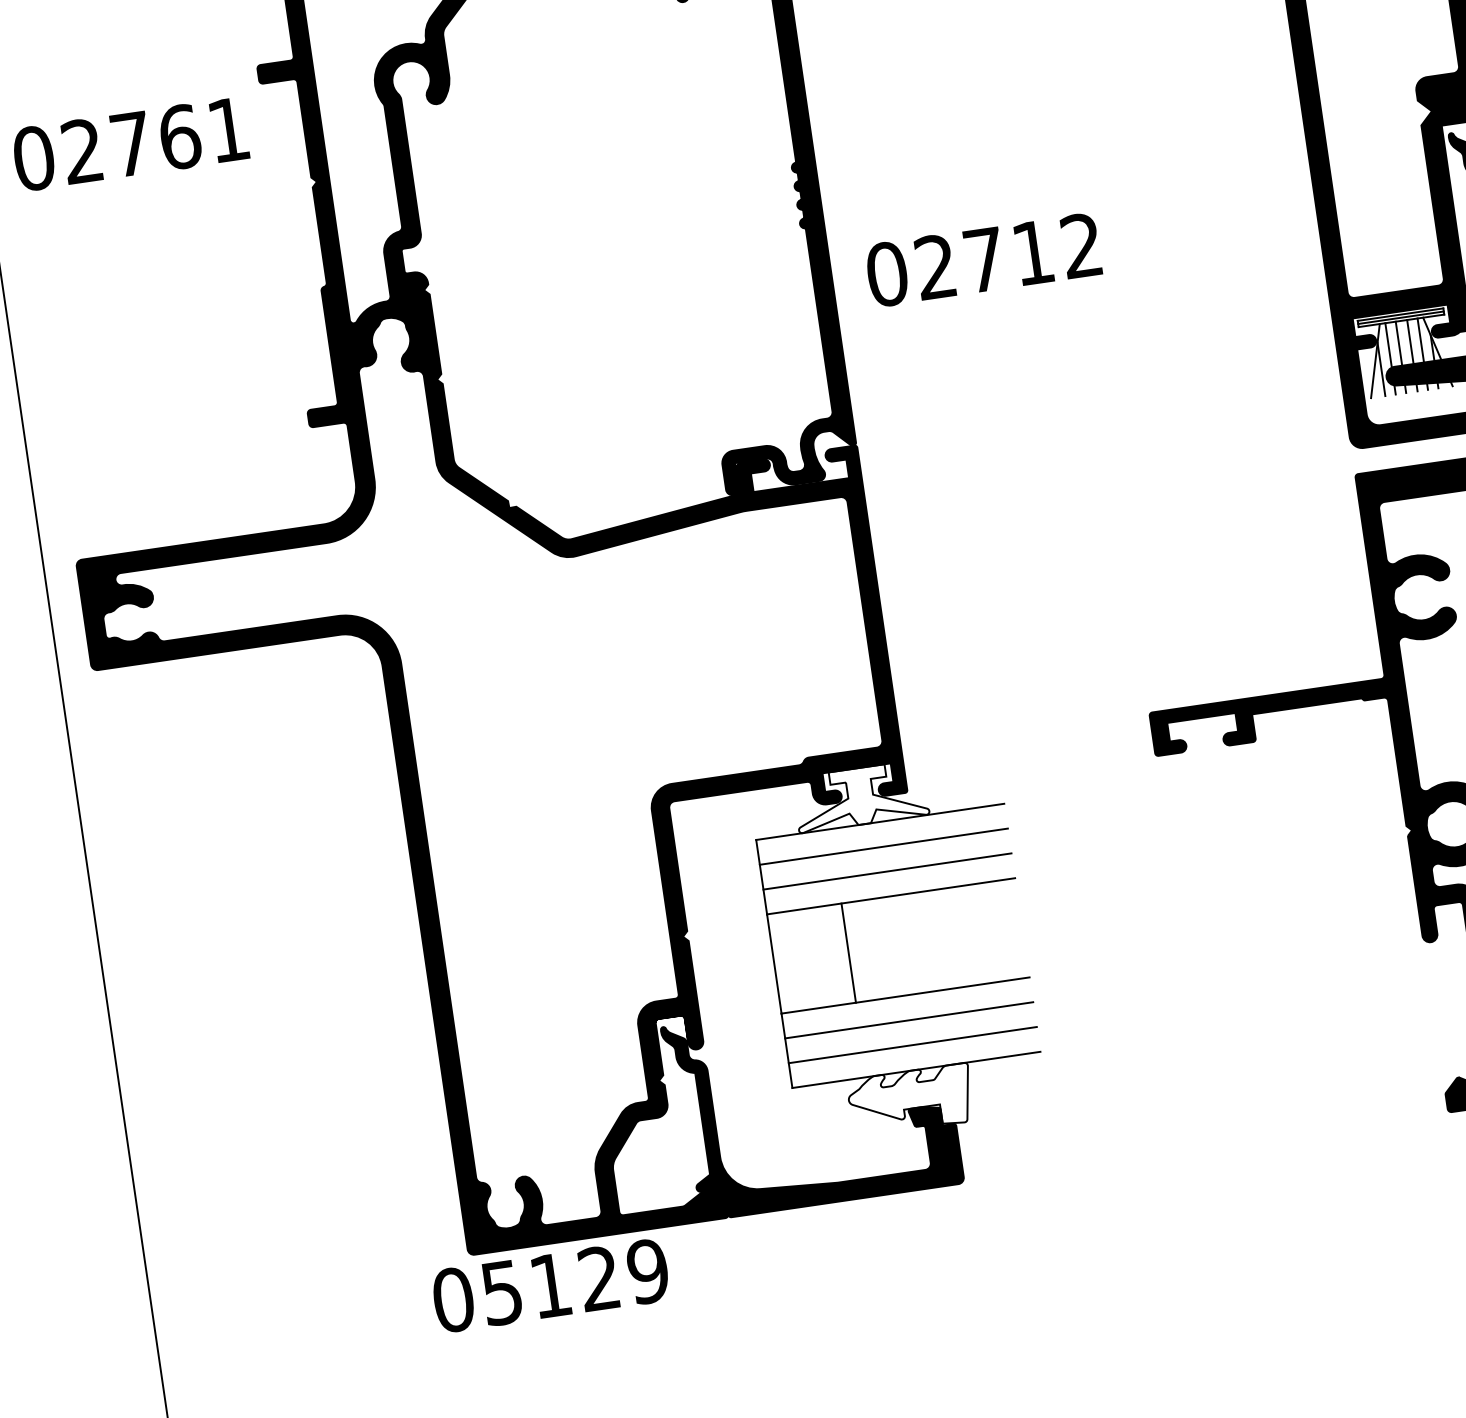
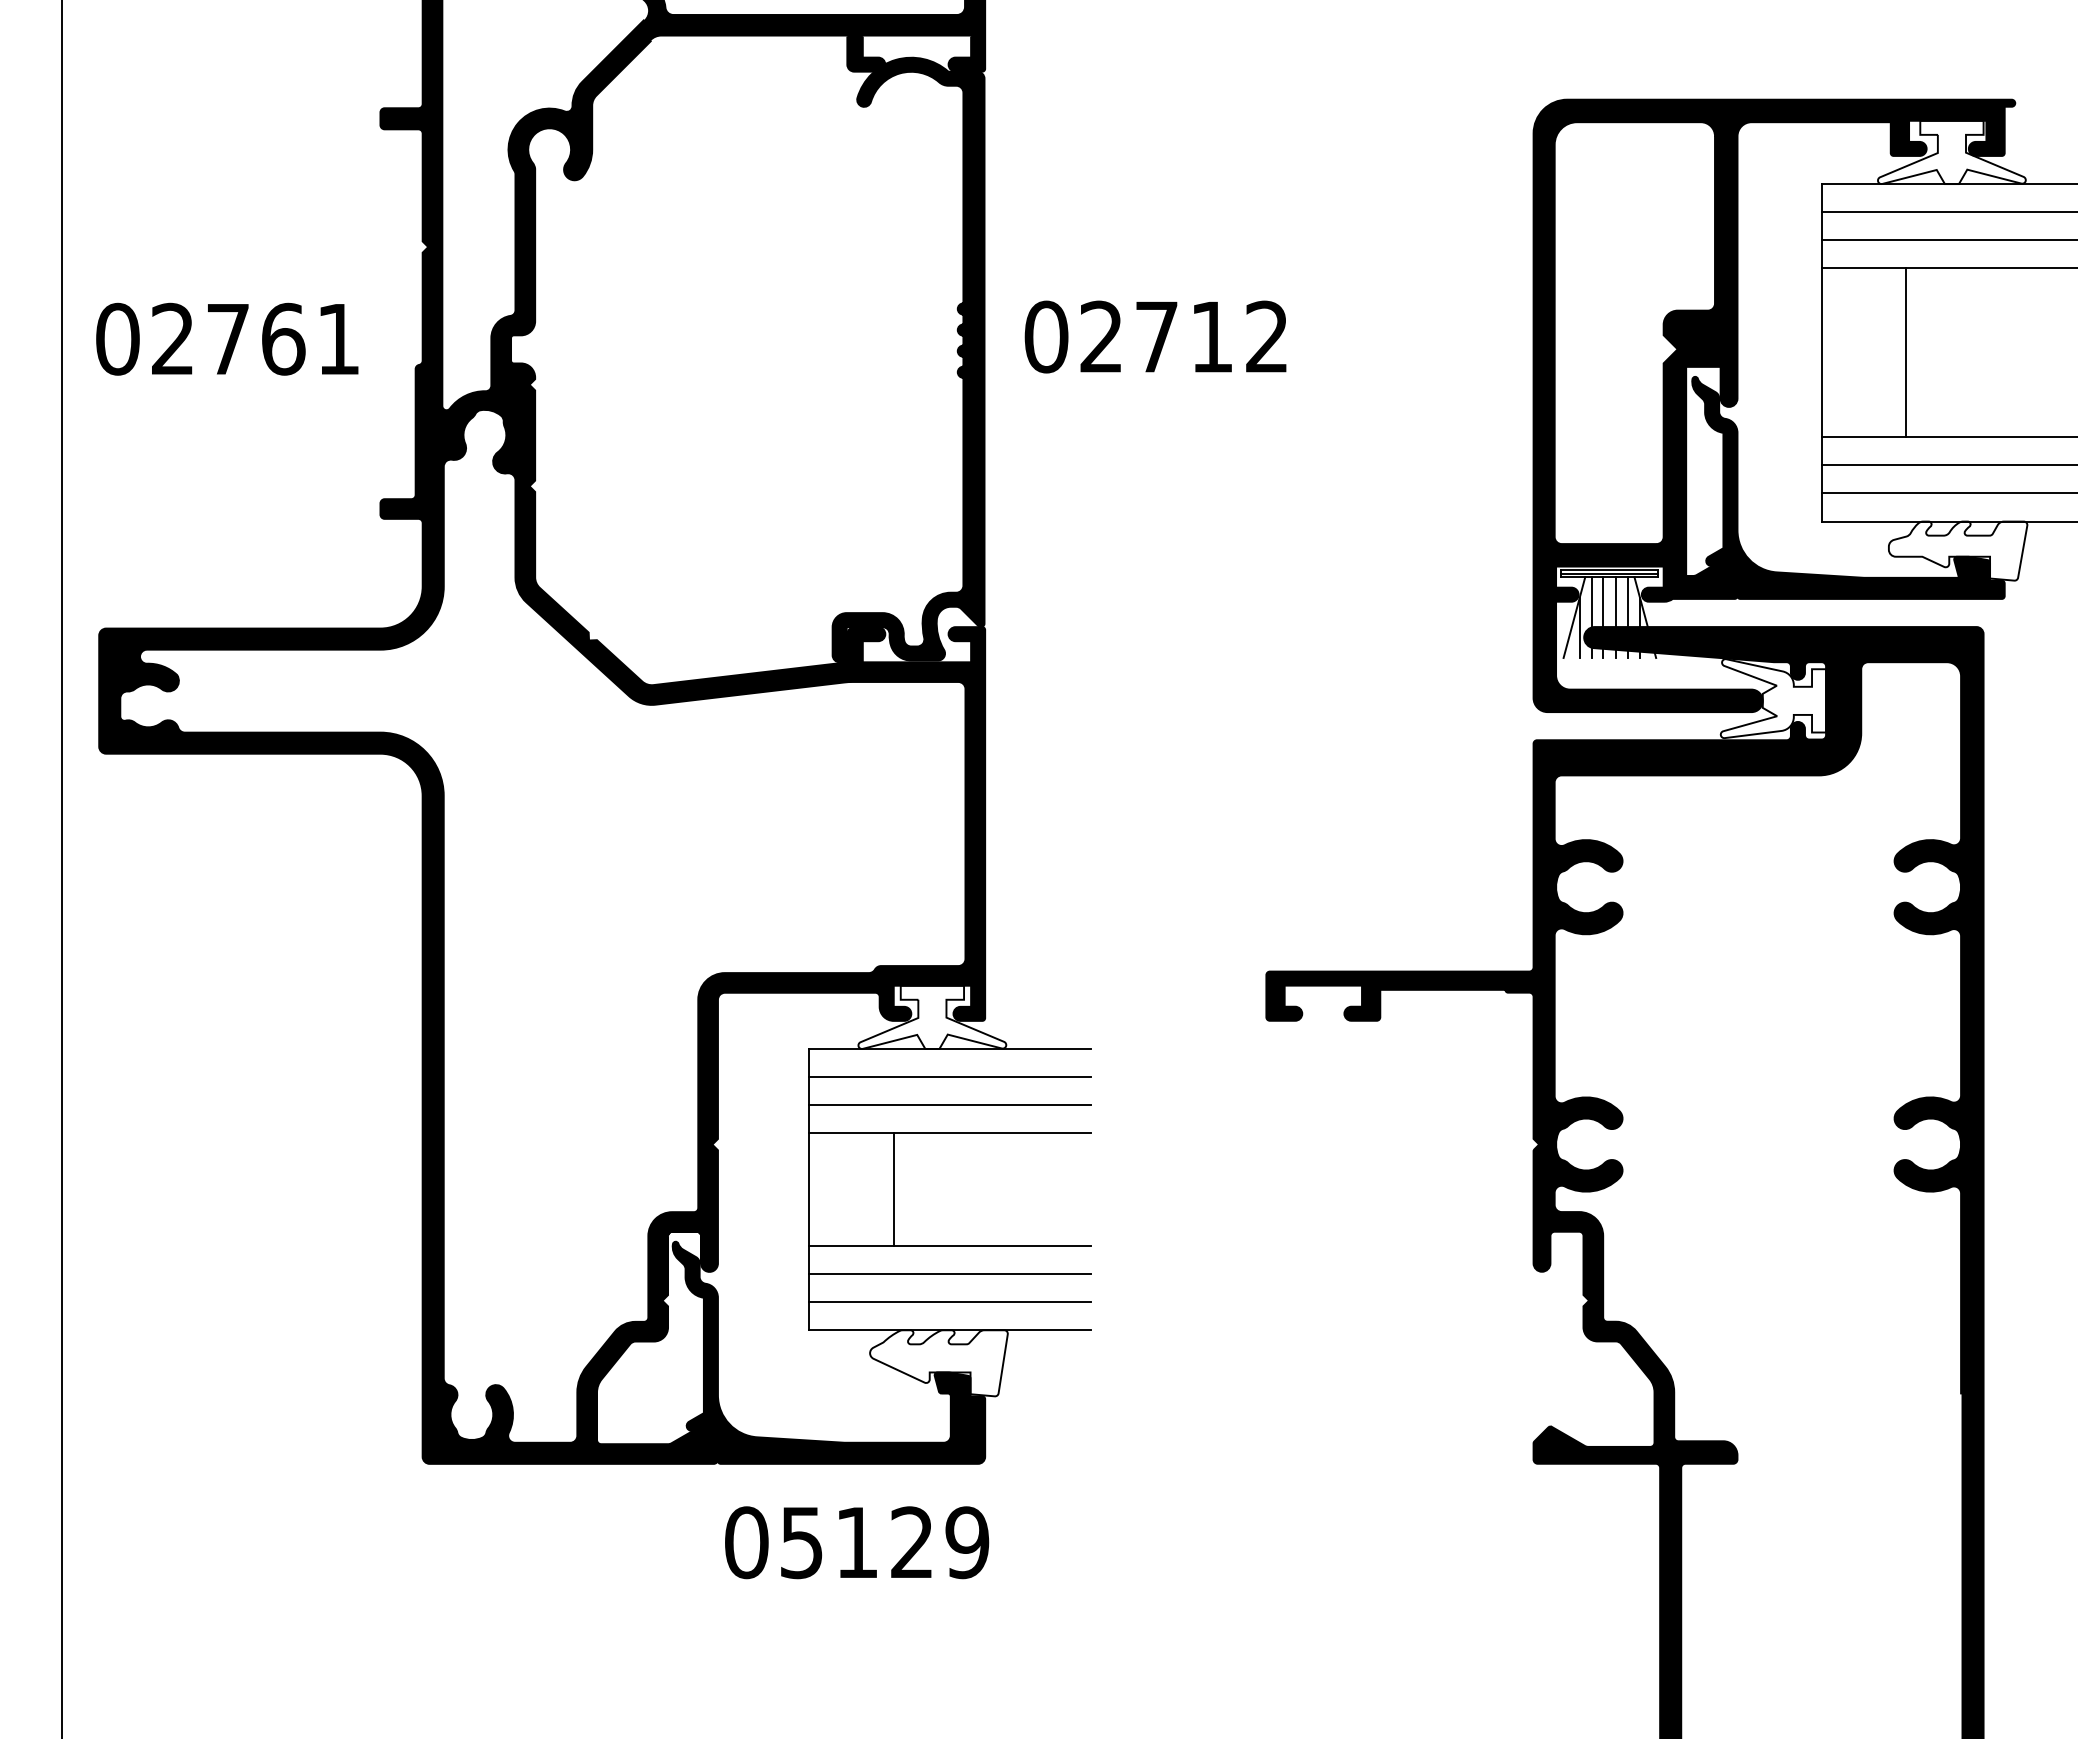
text: (130, 143) -> (227, 338), moved
text: (983, 259) -> (1155, 336), moved
text: (551, 1285) -> (857, 1542), moved

